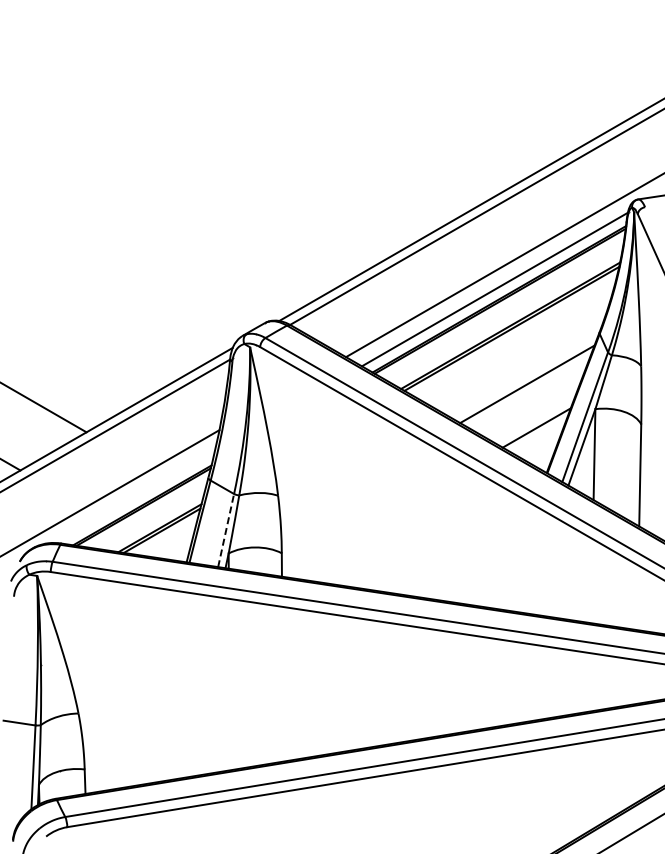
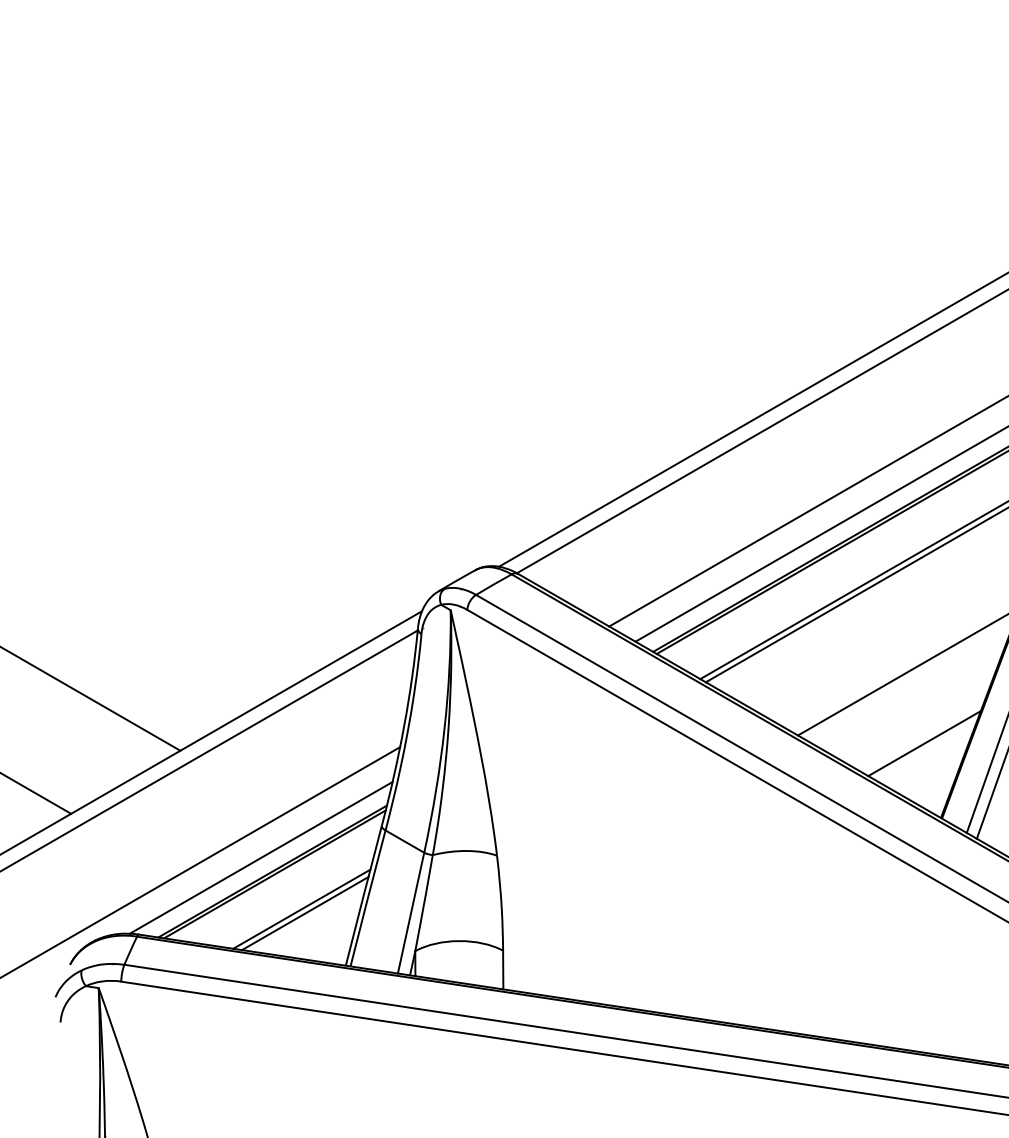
line: (135, 497) -> (261, 858), added
line: (226, 530) -> (411, 913), dashed -> solid

